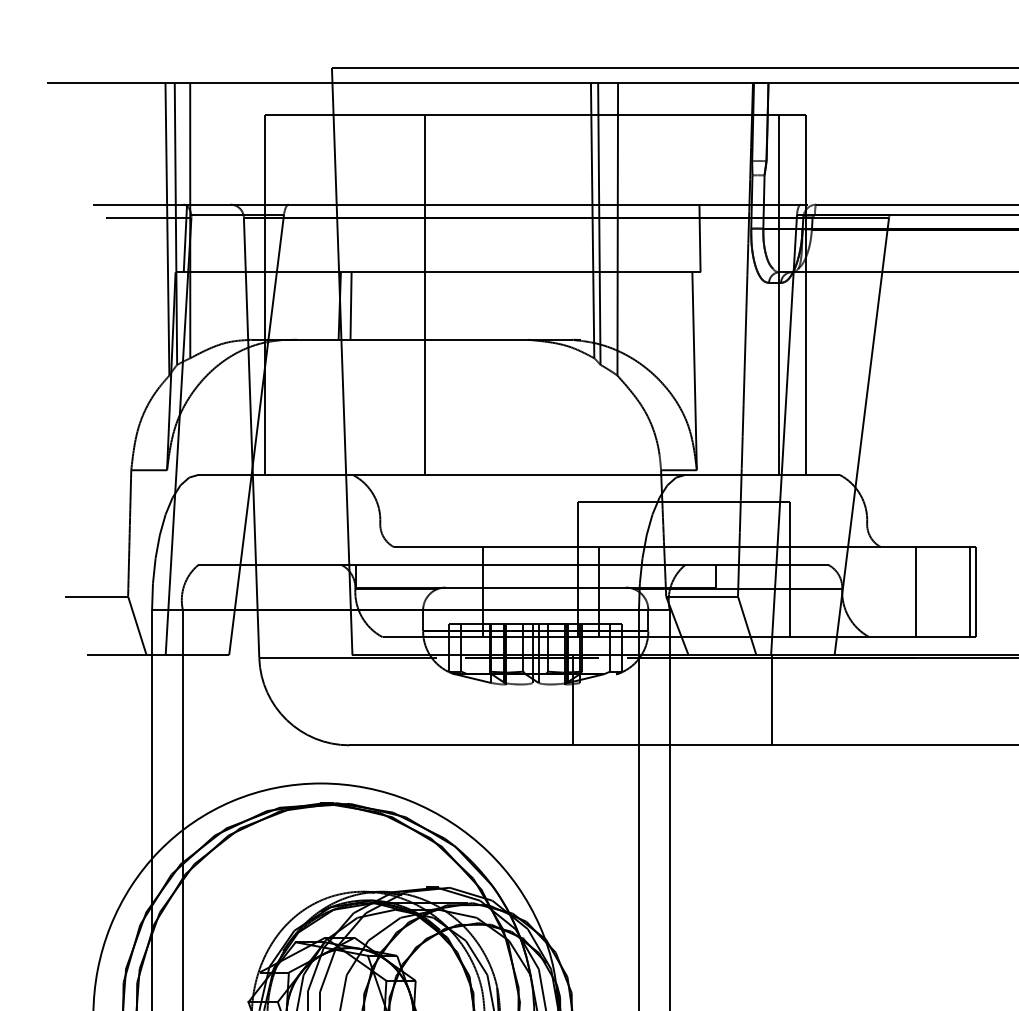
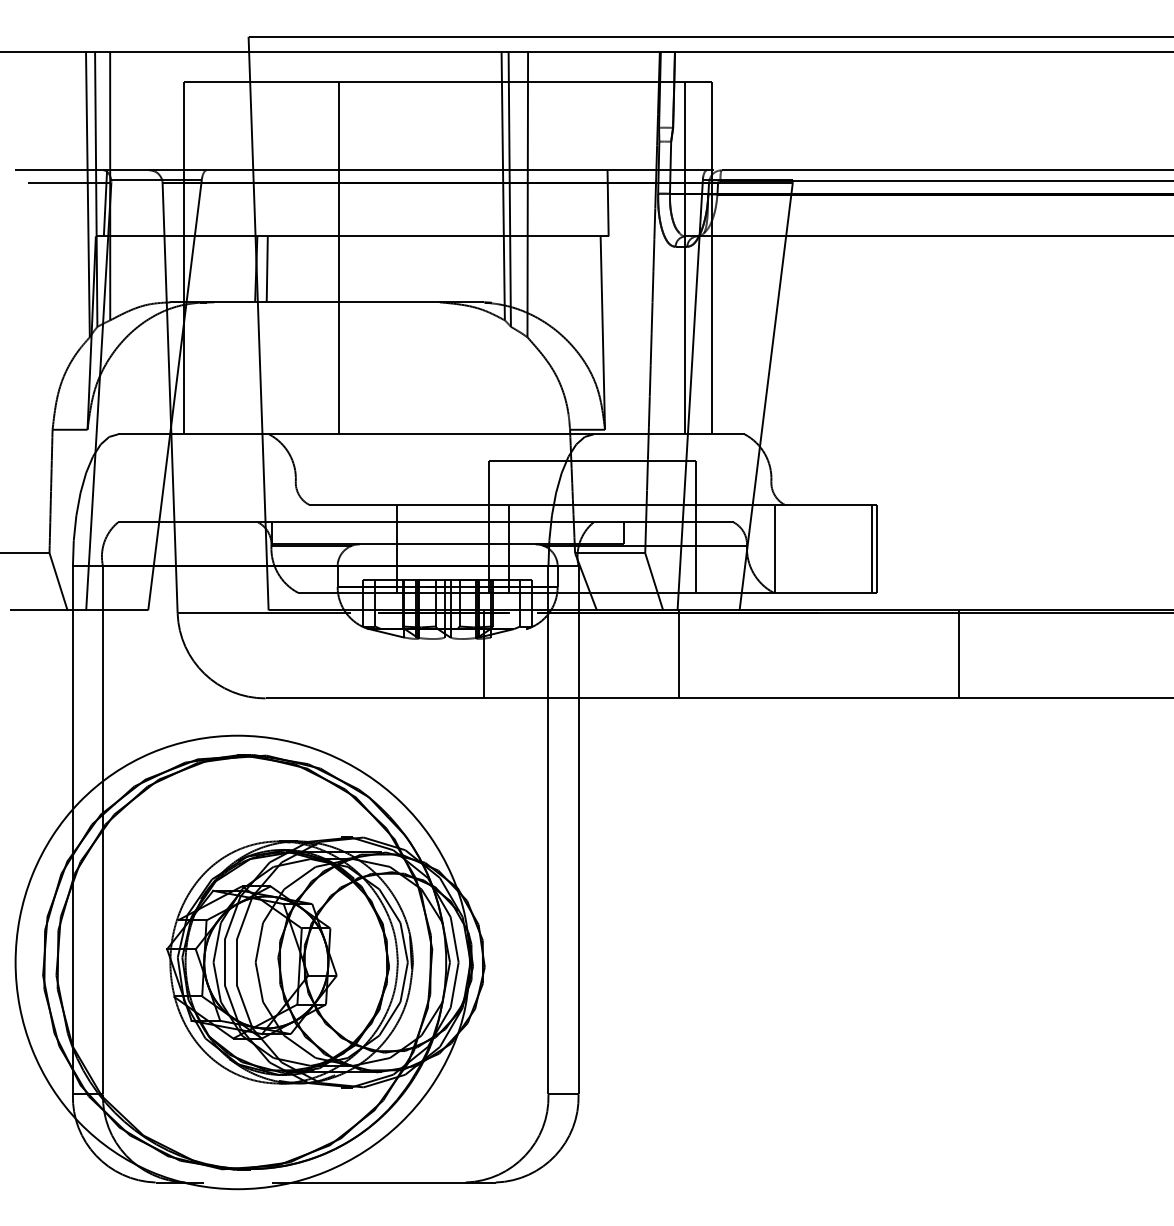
line: (916, 591) -> (775, 548), moved

